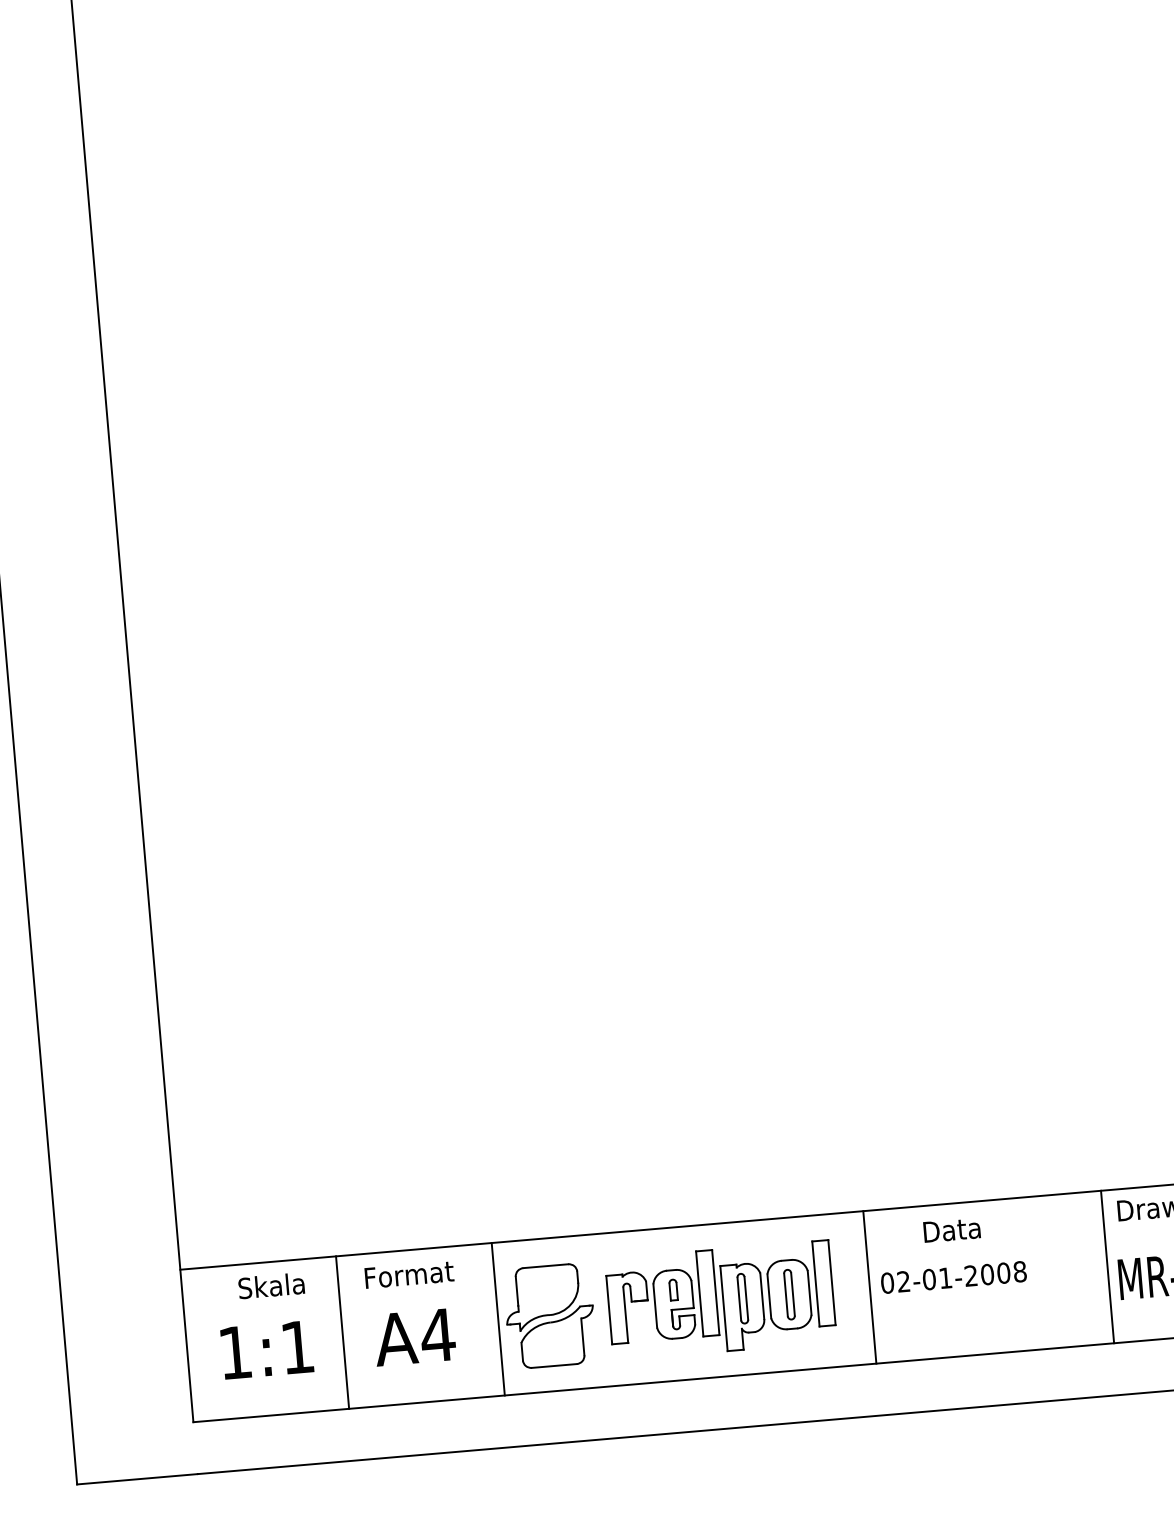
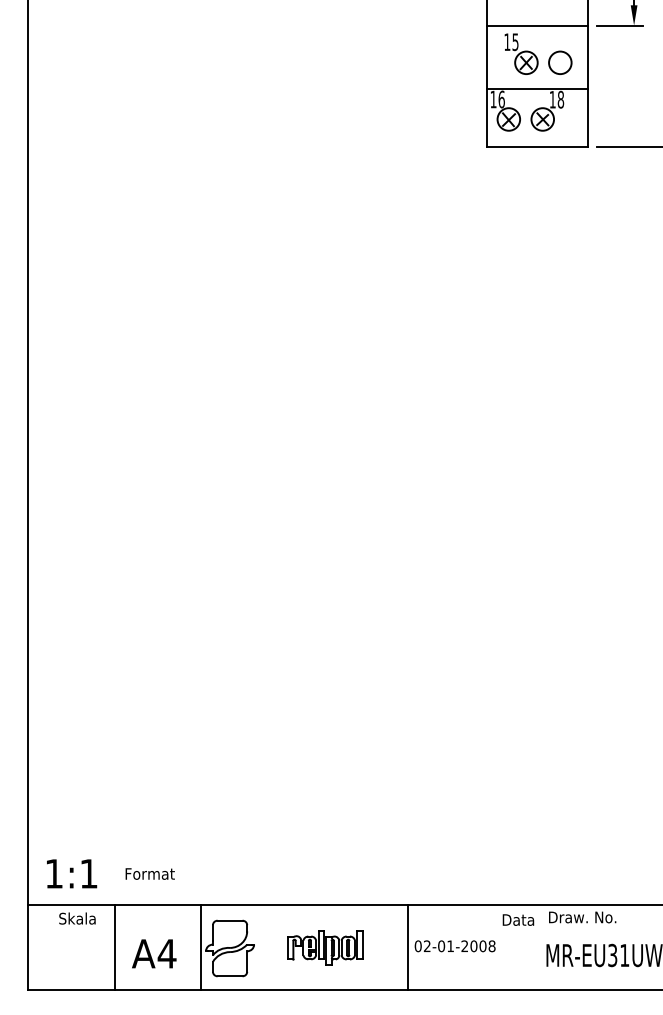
text: (952, 1229) -> (518, 919), moved
line: (1107, 1266) -> (540, 947), removed
text: (408, 1274) -> (149, 873), moved
part: (721, 1299) -> (325, 947), size x0.6
text: (268, 1349) -> (72, 873), moved

